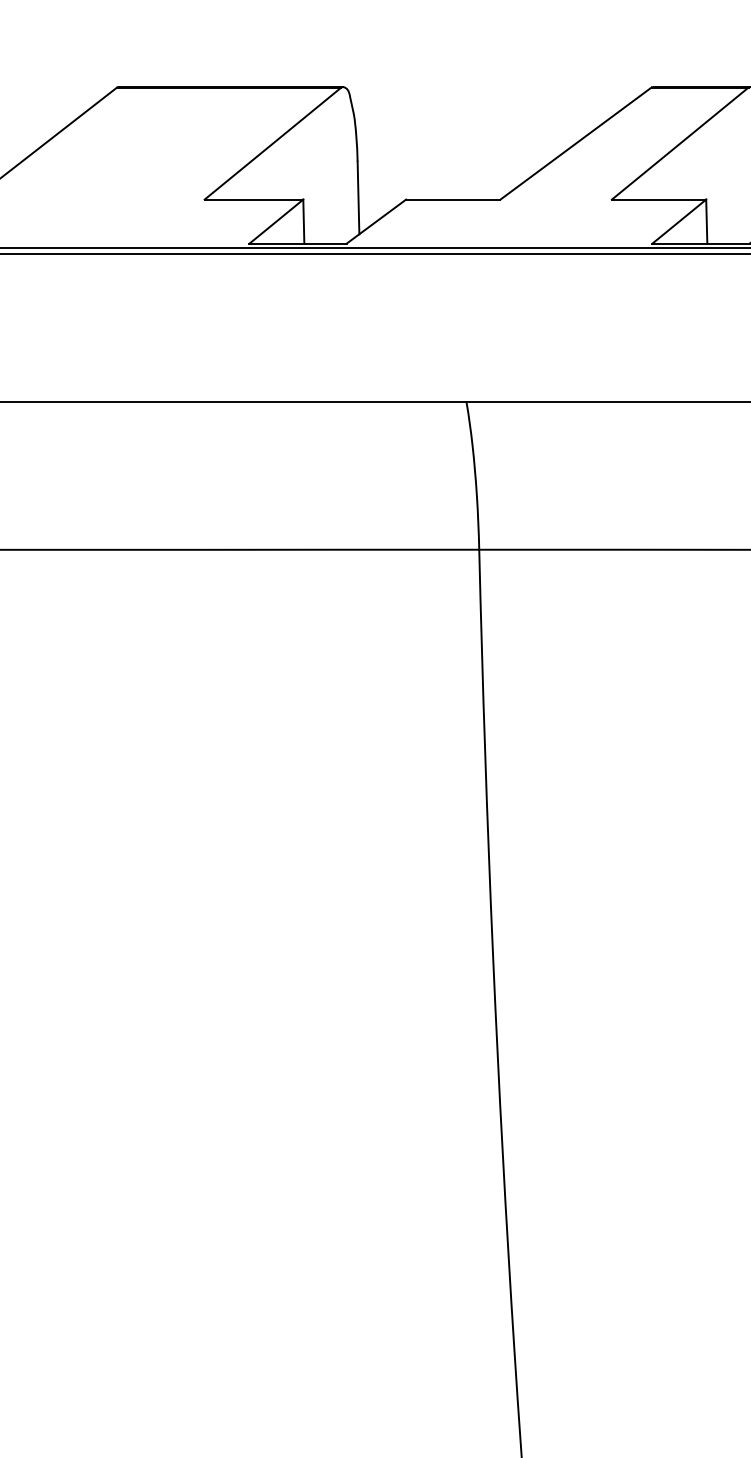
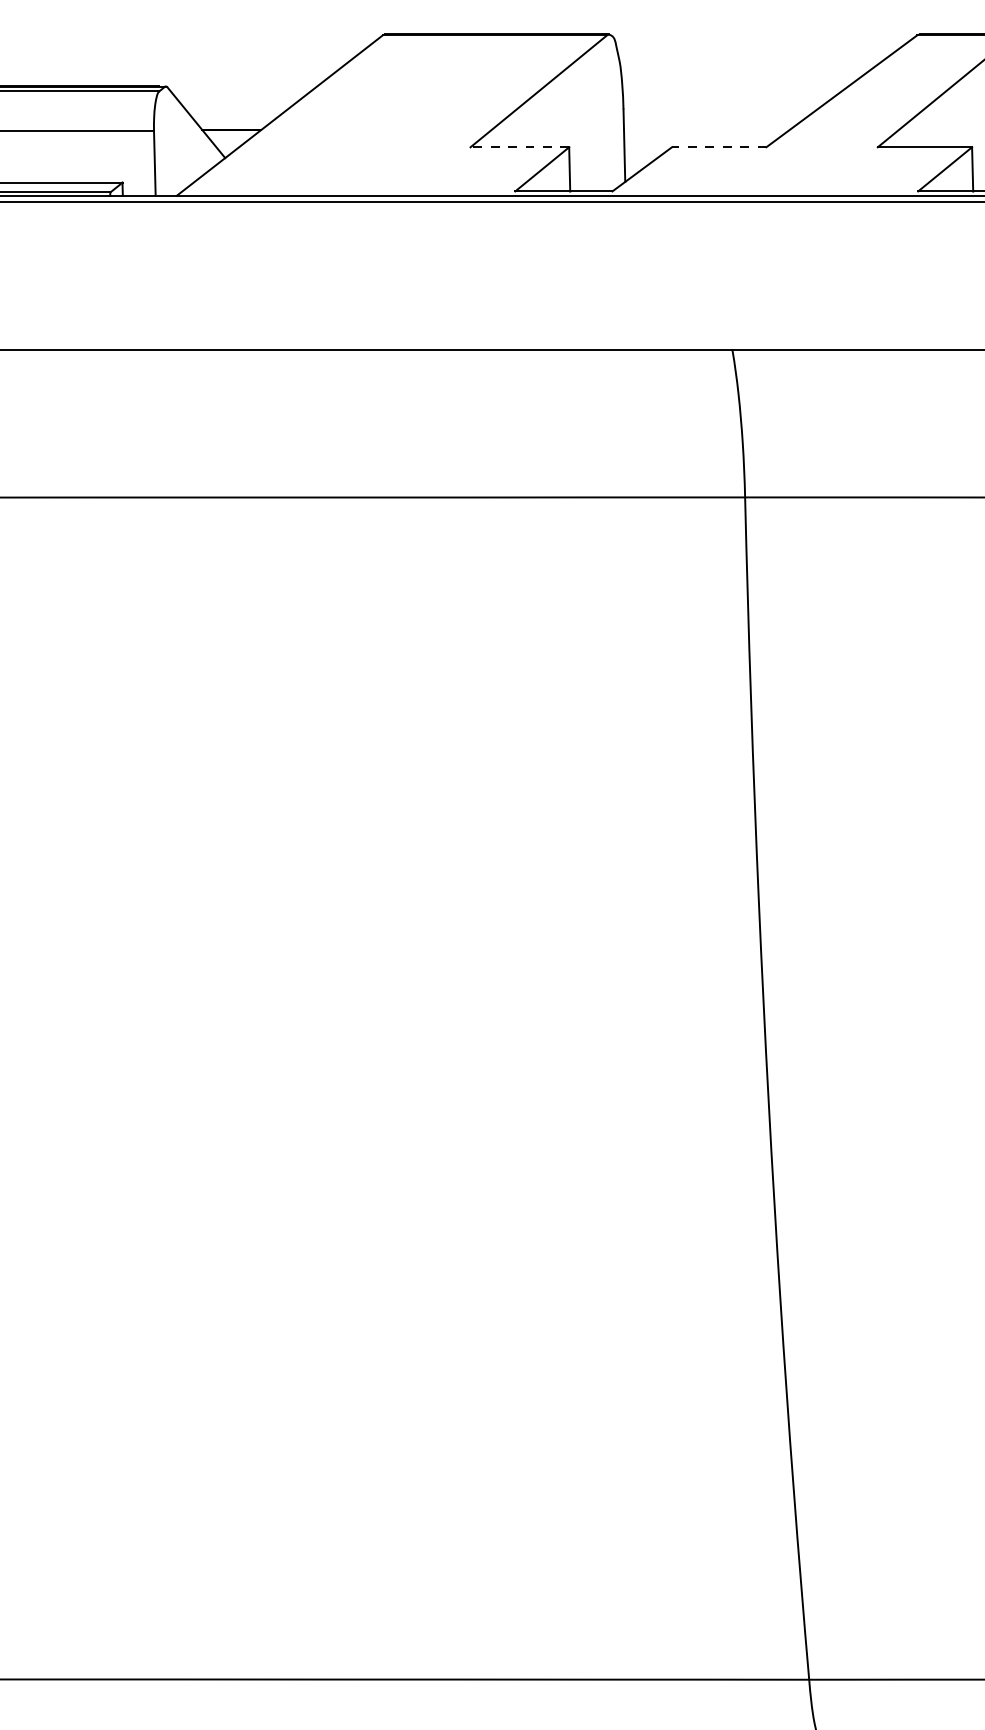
line: (253, 199) -> (519, 147), solid -> dashed
line: (452, 199) -> (718, 147), solid -> dashed

